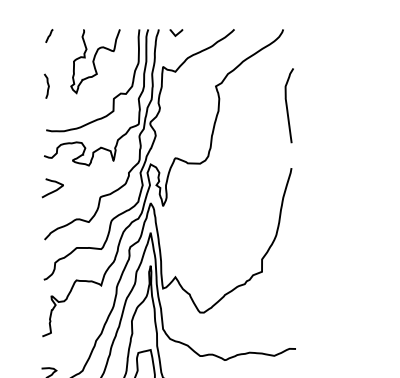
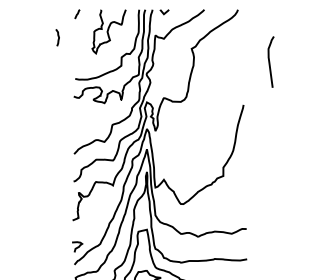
curve: (46, 84) -> (57, 36), moved
curve: (288, 104) -> (270, 61), moved
curve: (52, 190) -> (79, 120), removed

